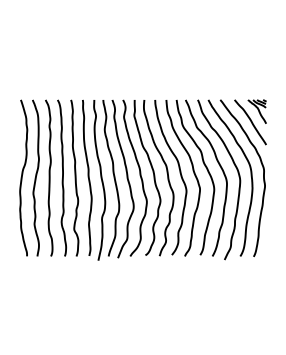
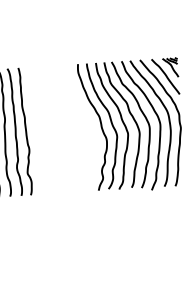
part: (121, 179) -> (63, 130), removed

